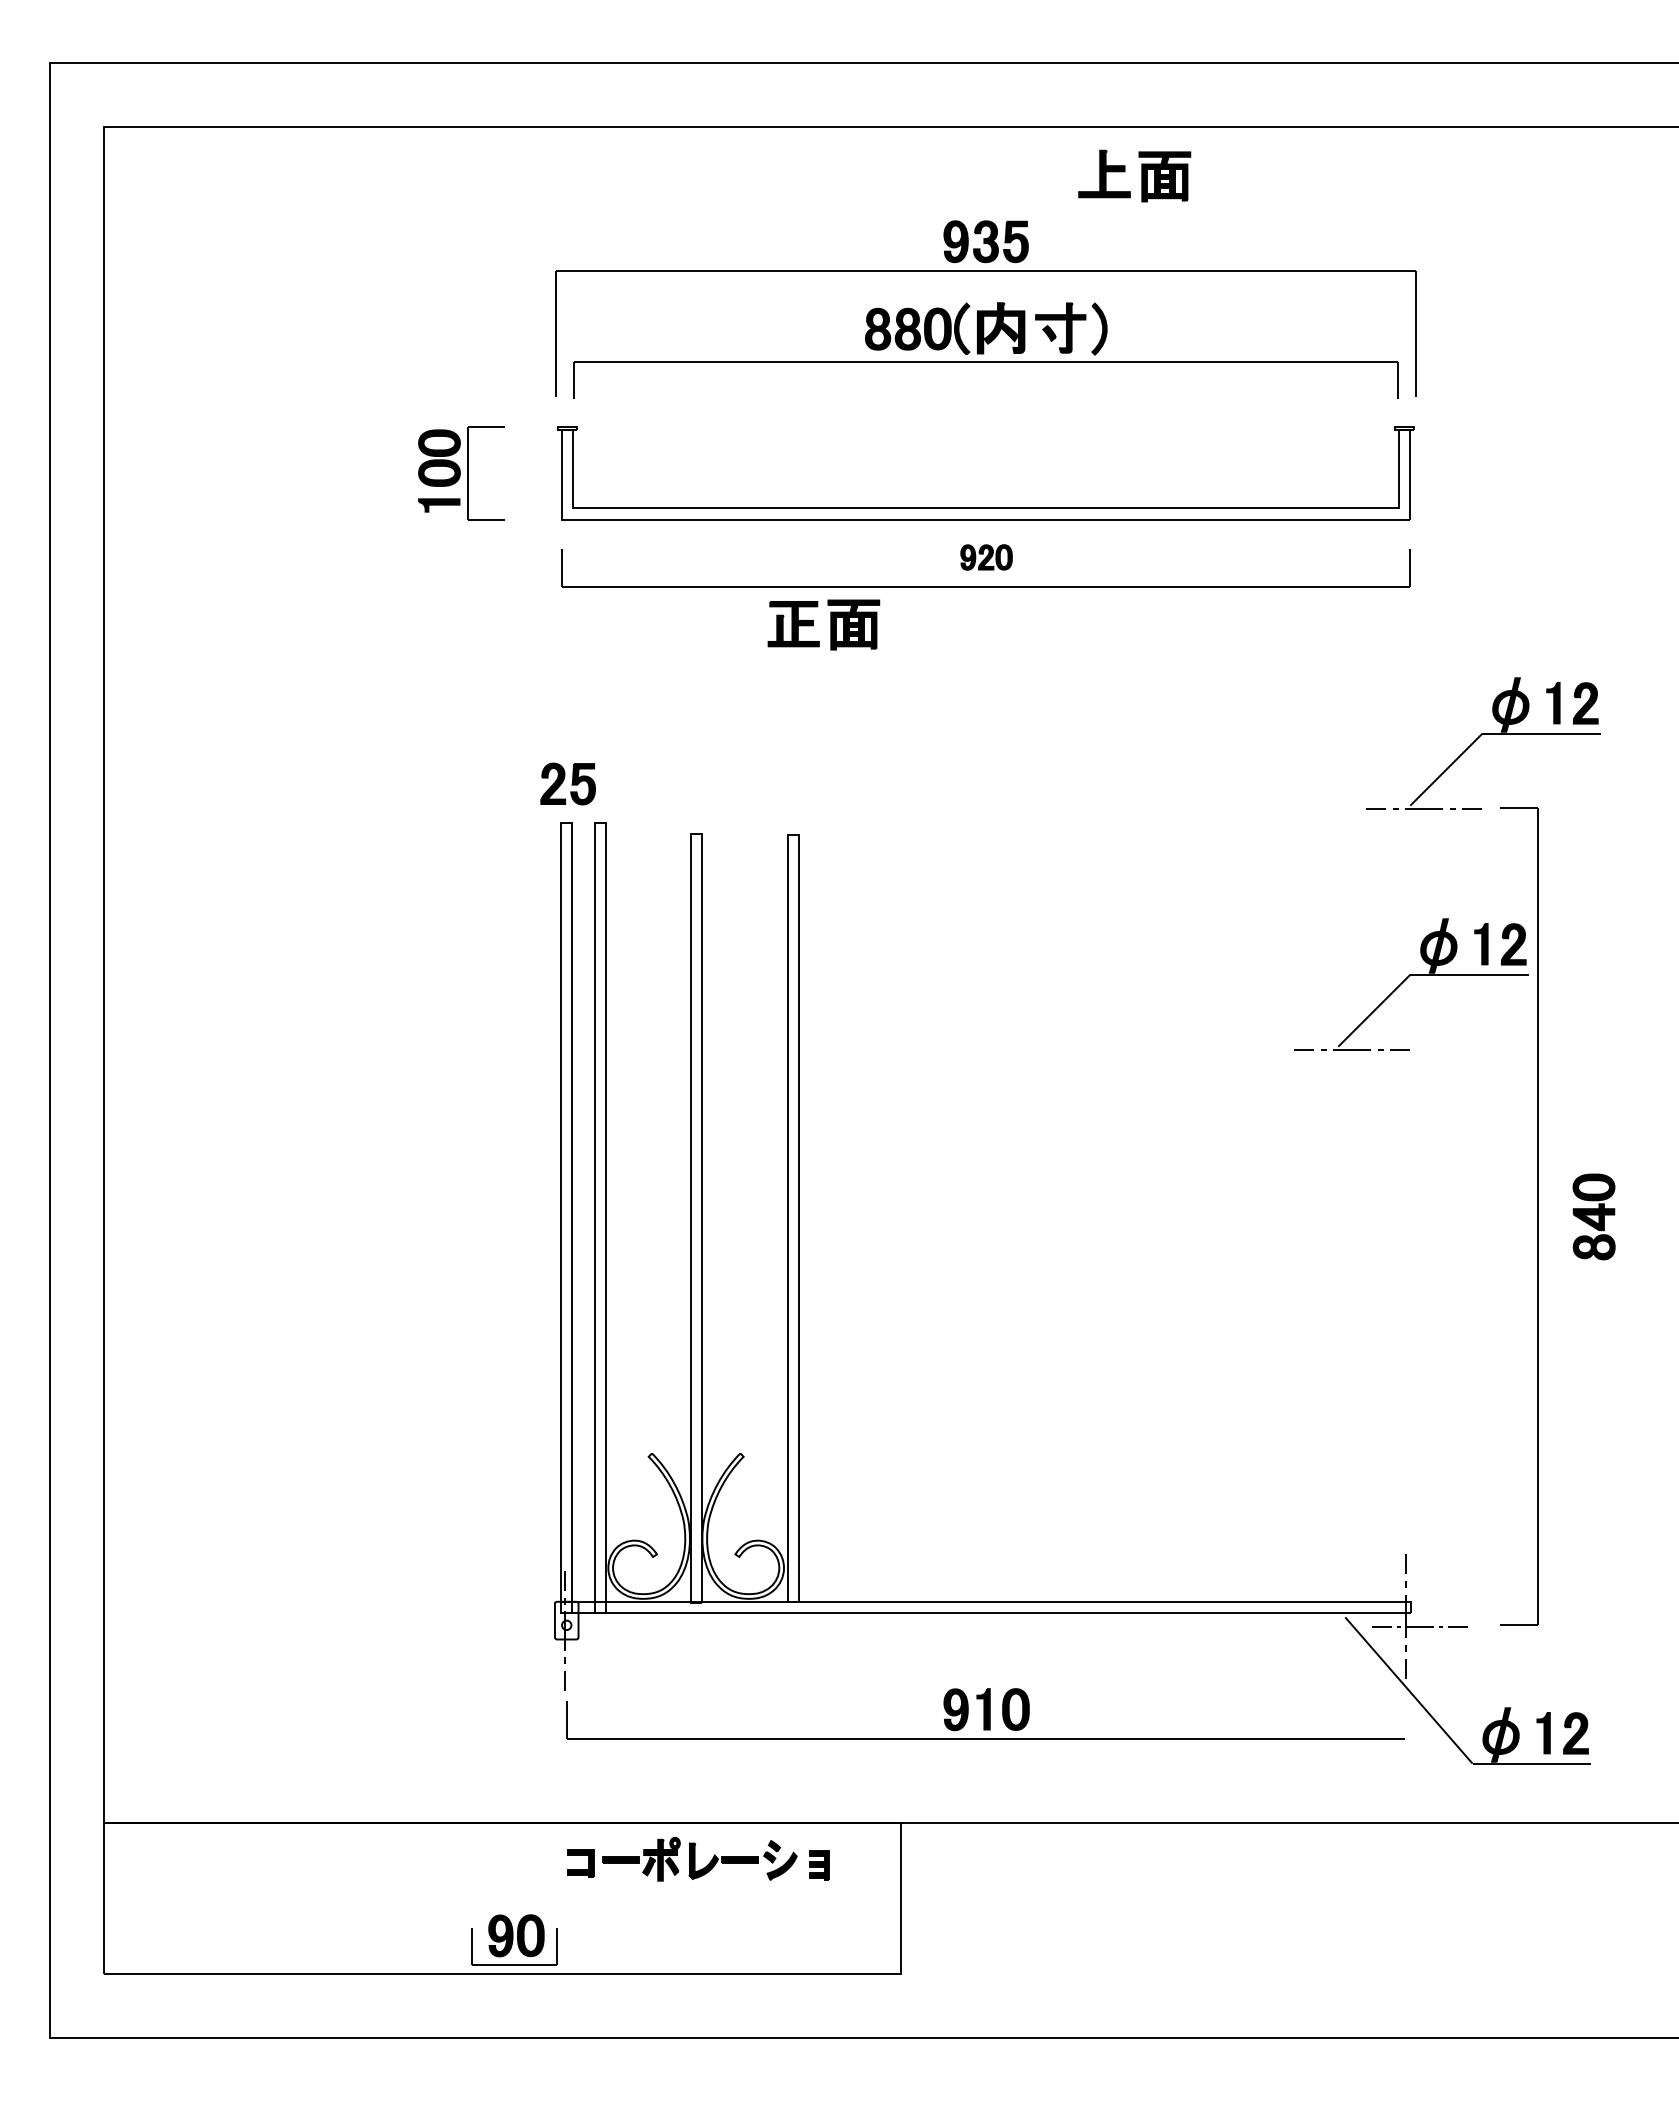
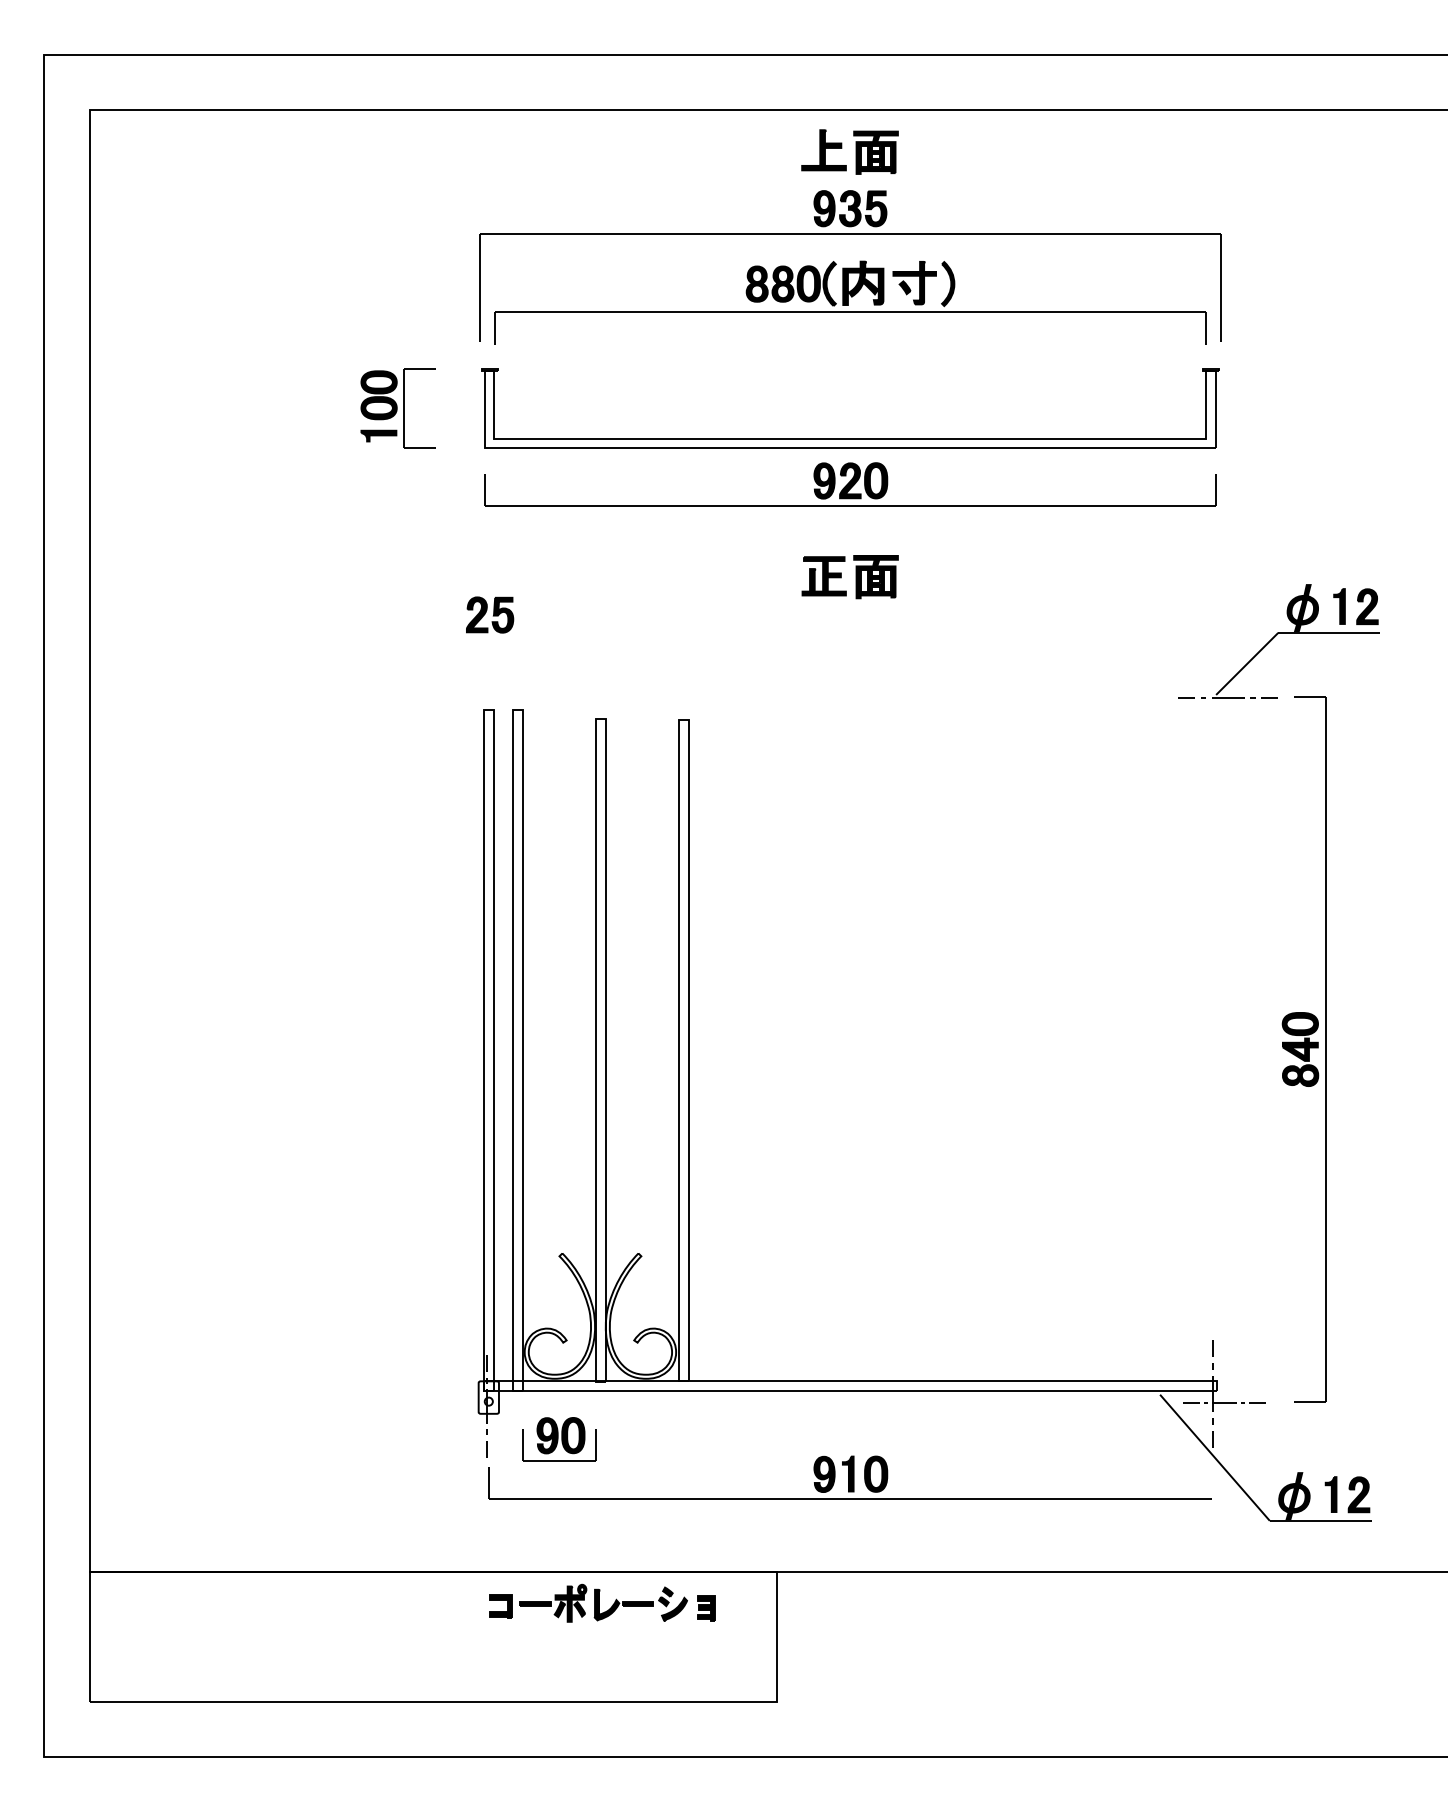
part: (1141, 175) -> (855, 151), moved
part: (986, 557) -> (850, 480), size x1.67
part: (830, 624) -> (855, 576), moved
part: (567, 783) -> (489, 614), moved
part: (1406, 979) -> (1212, 844), removed
part: (1593, 1216) -> (1299, 1049), moved
part: (514, 1939) -> (559, 1438), moved

